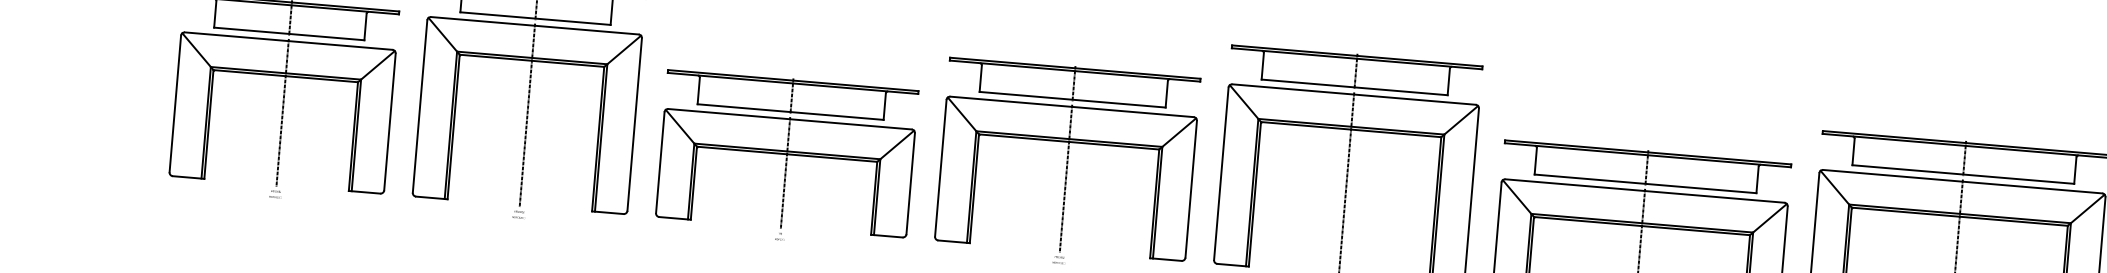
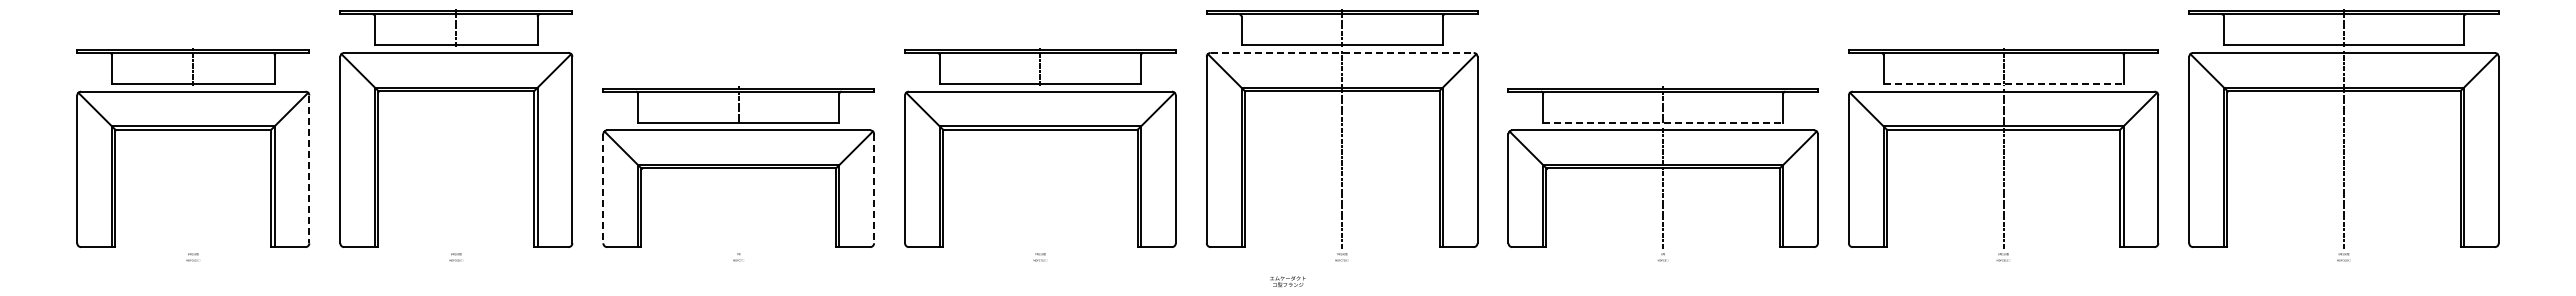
line: (1354, 94) -> (1342, 52), solid -> dashed
line: (282, 113) -> (193, 169), removed
line: (527, 115) -> (456, 149), removed
line: (390, 122) -> (309, 169), solid -> dashed
line: (660, 162) -> (603, 188), solid -> dashed
line: (785, 173) -> (738, 188), removed
line: (1963, 174) -> (2003, 83), solid -> dashed
line: (1066, 178) -> (1040, 169), removed
line: (911, 183) -> (874, 188), solid -> dashed
line: (1645, 183) -> (1663, 122), solid -> dashed

